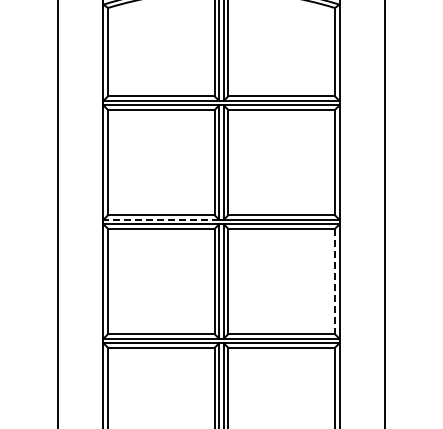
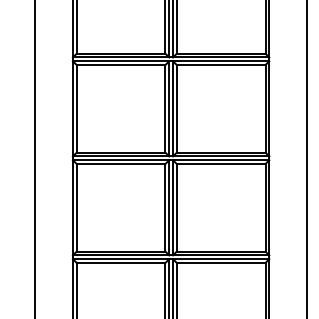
line: (161, 219) -> (121, 156), dashed -> solid
line: (334, 281) -> (265, 207), dashed -> solid

